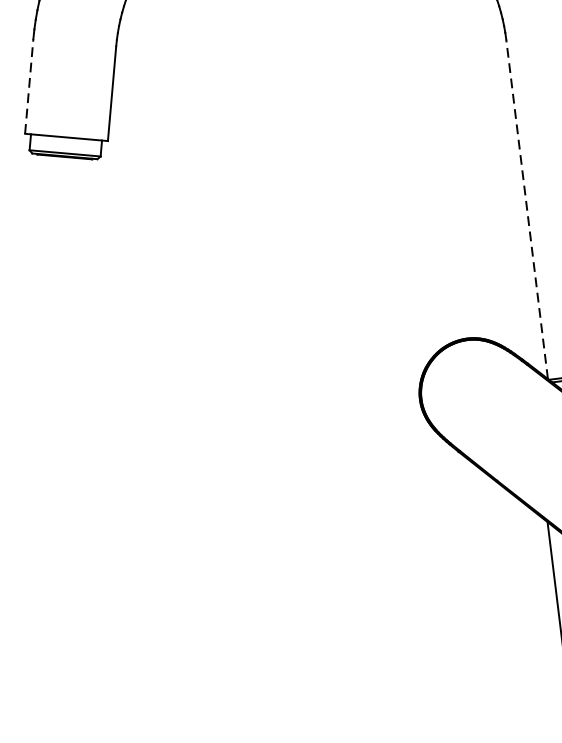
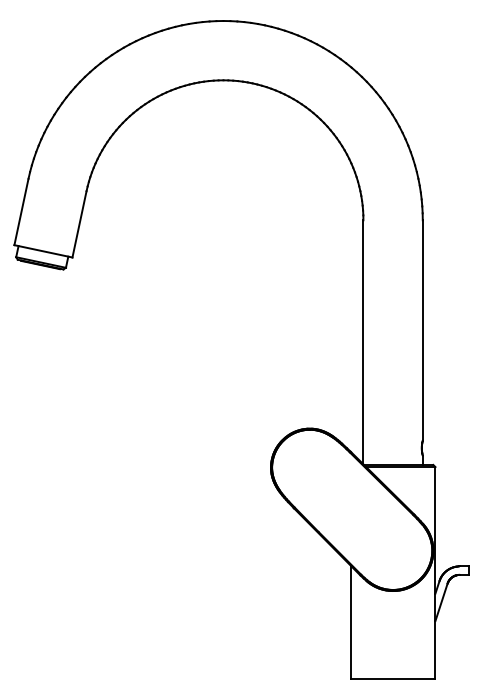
line: (29, 87) -> (21, 212), dashed -> solid
line: (527, 208) -> (363, 341), dashed -> solid

